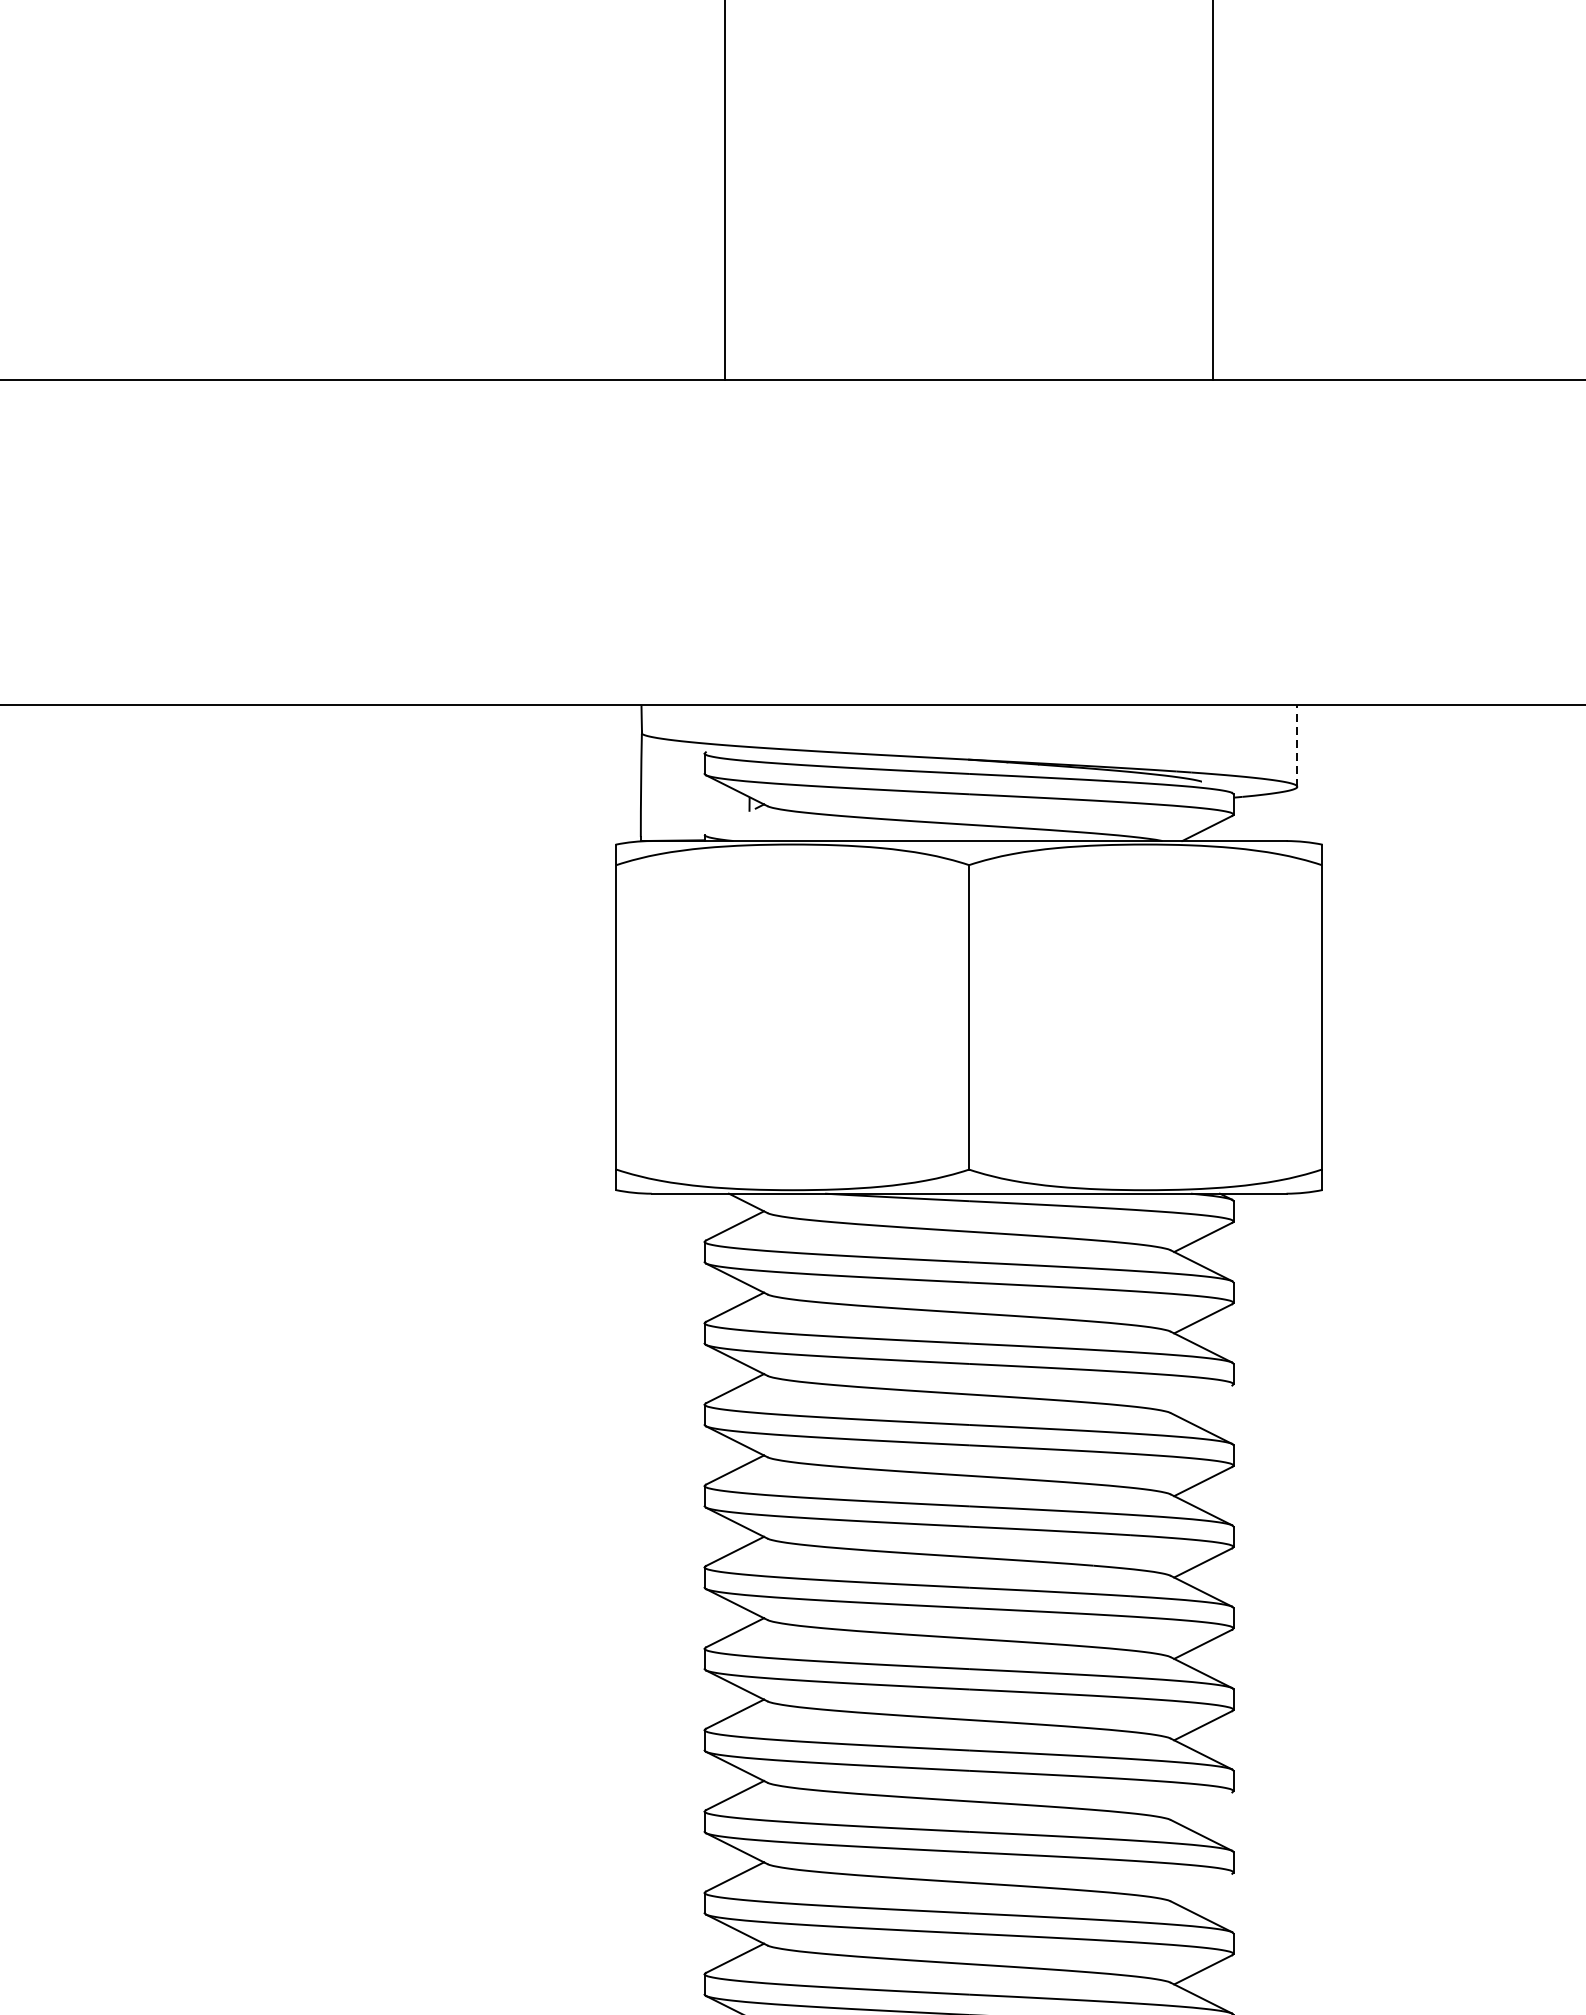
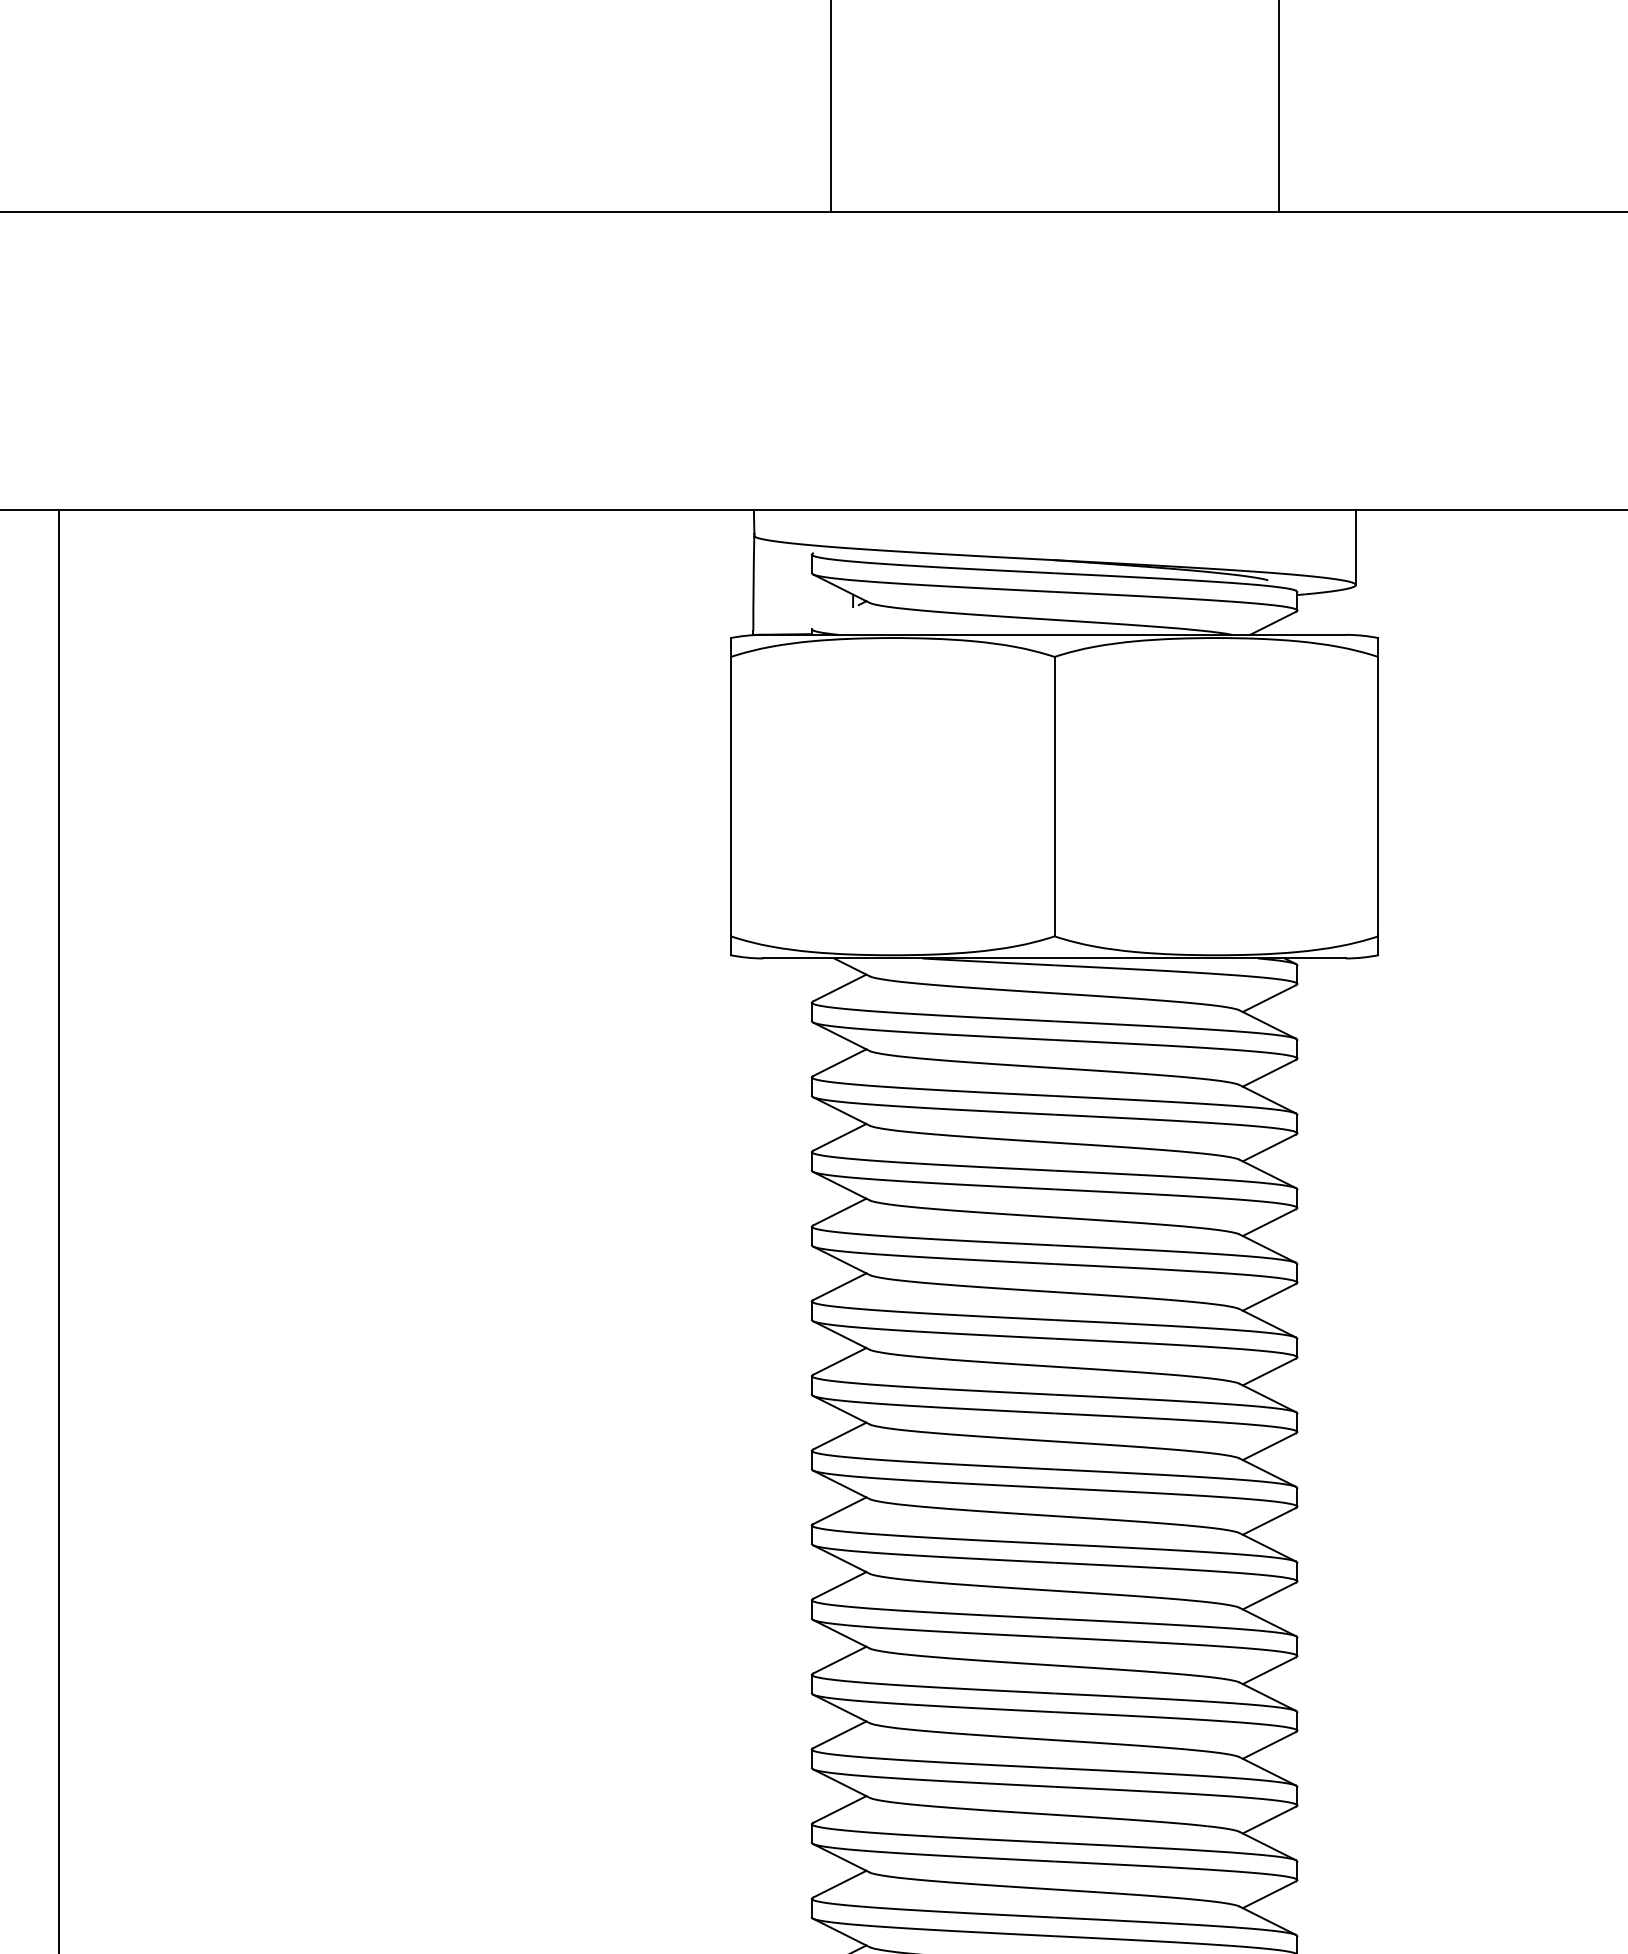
line: (1297, 745) -> (1355, 547), dashed -> solid
line: (1203, 1399) -> (1269, 1147), added
line: (1203, 1806) -> (1269, 1520), added
line: (1203, 1887) -> (1269, 1595), added

